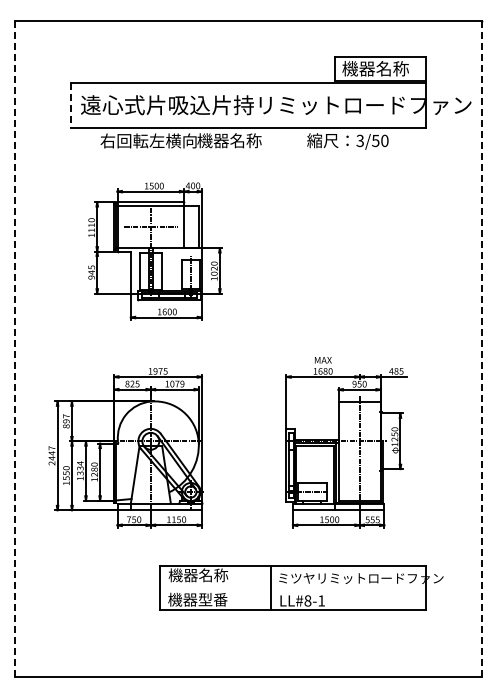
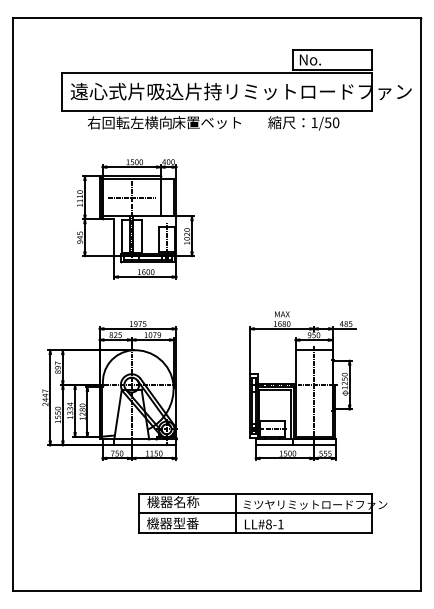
text: (375, 68) -> (327, 59), 機器名称 -> No.
line: (70, 106) -> (61, 92), dashed -> solid
text: (236, 140) -> (206, 122), 機器名称 -> 床置ベット
text: (359, 140) -> (313, 122), 3/50 -> 1/50
line: (14, 348) -> (12, 304), dashed -> solid
line: (482, 349) -> (421, 304), dashed -> solid
line: (292, 588) -> (255, 513), added

